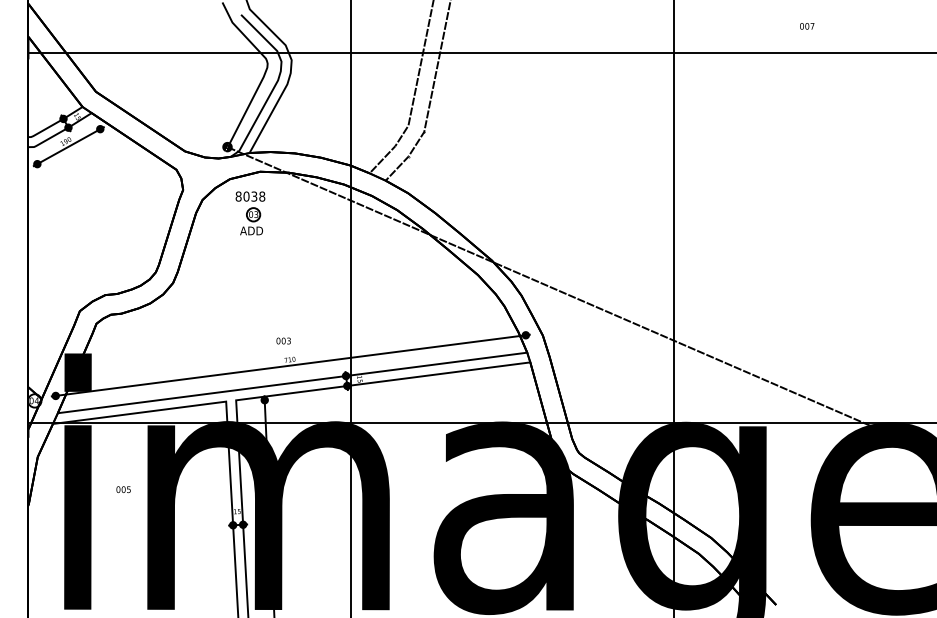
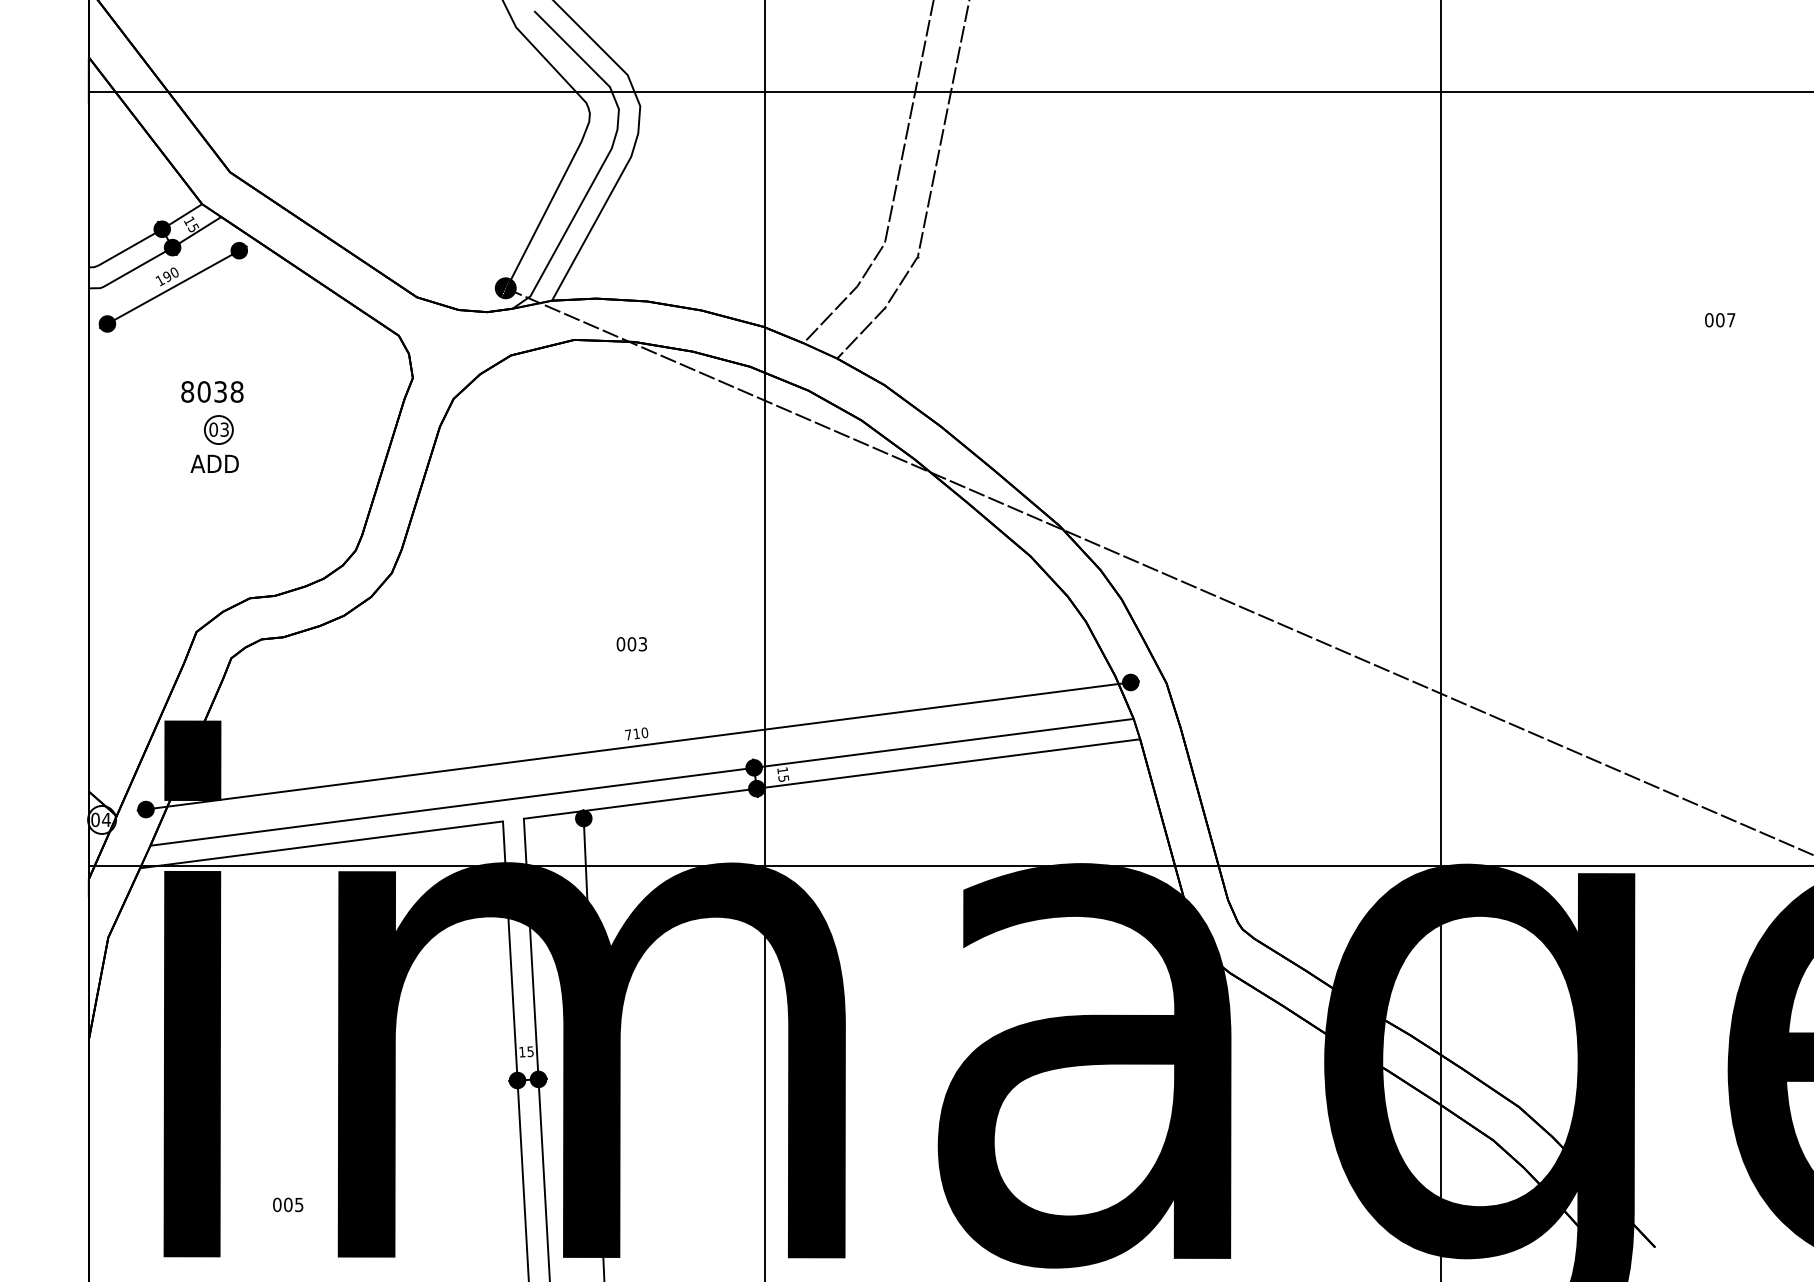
text: (807, 26) -> (1720, 320), moved
part: (250, 213) -> (212, 427), moved
text: (283, 340) -> (631, 643), moved
text: (123, 489) -> (287, 1204), moved

